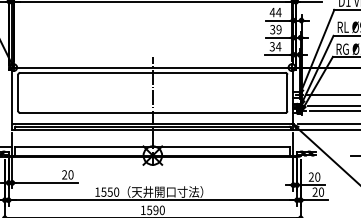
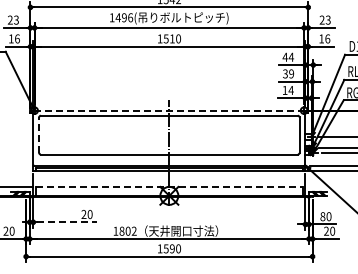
text: (271, 45) -> (284, 89), 34 -> 14
line: (151, 67) -> (168, 110), solid -> dashed
line: (18, 93) -> (39, 135), solid -> dashed
line: (152, 146) -> (169, 187), solid -> dashed
text: (310, 176) -> (322, 216), 20 -> 80
line: (46, 183) -> (66, 222), solid -> dashed
text: (109, 191) -> (127, 230), 1550 -> 1802

